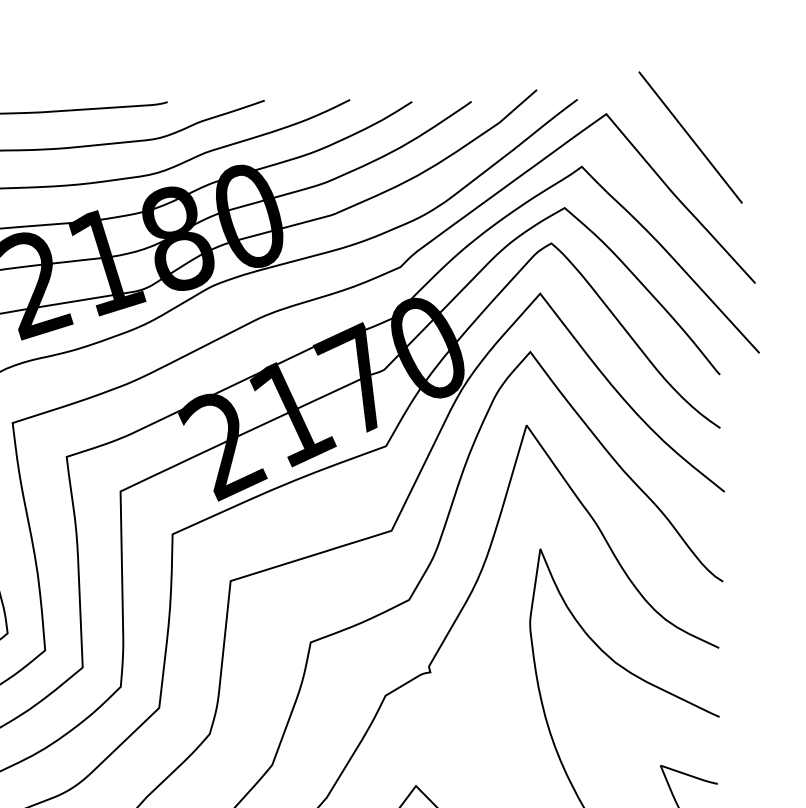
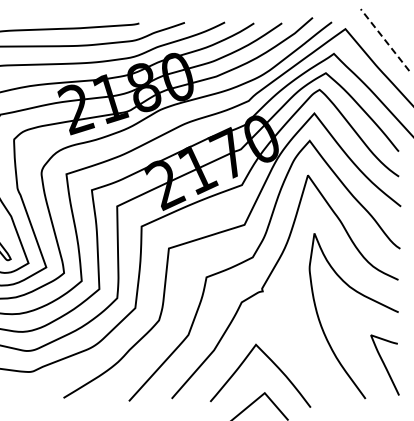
line: (689, 136) -> (384, 39), solid -> dashed

